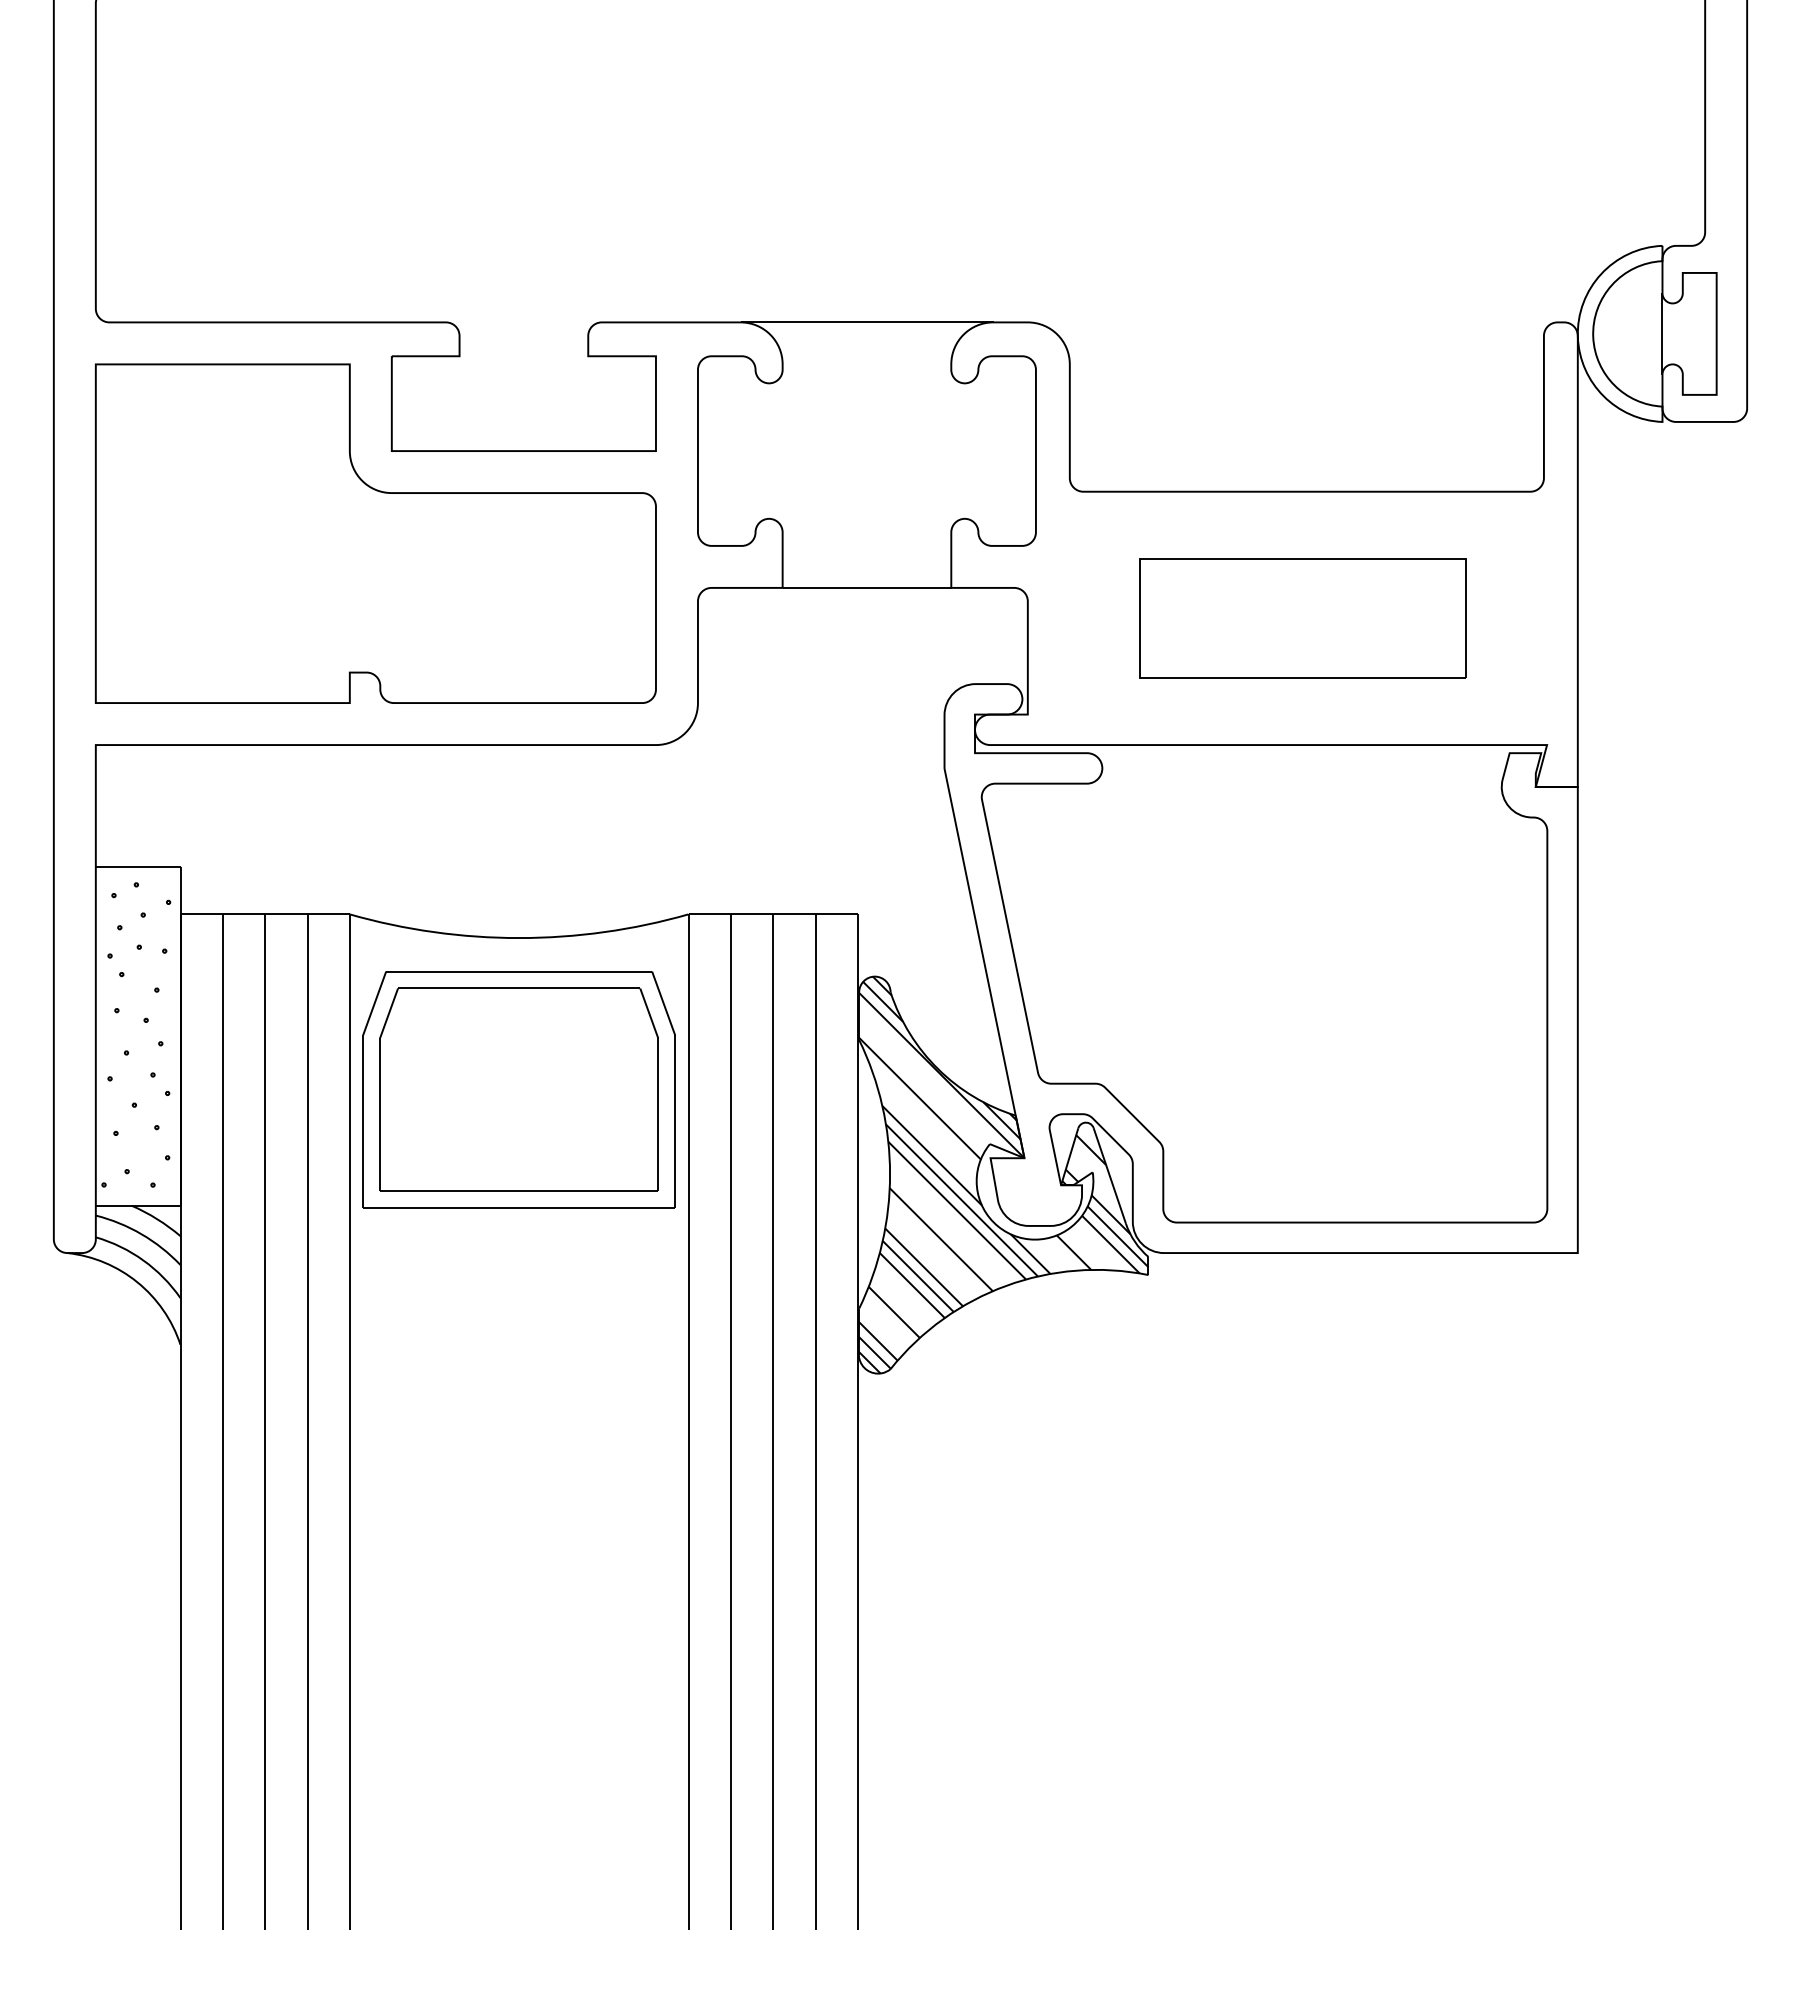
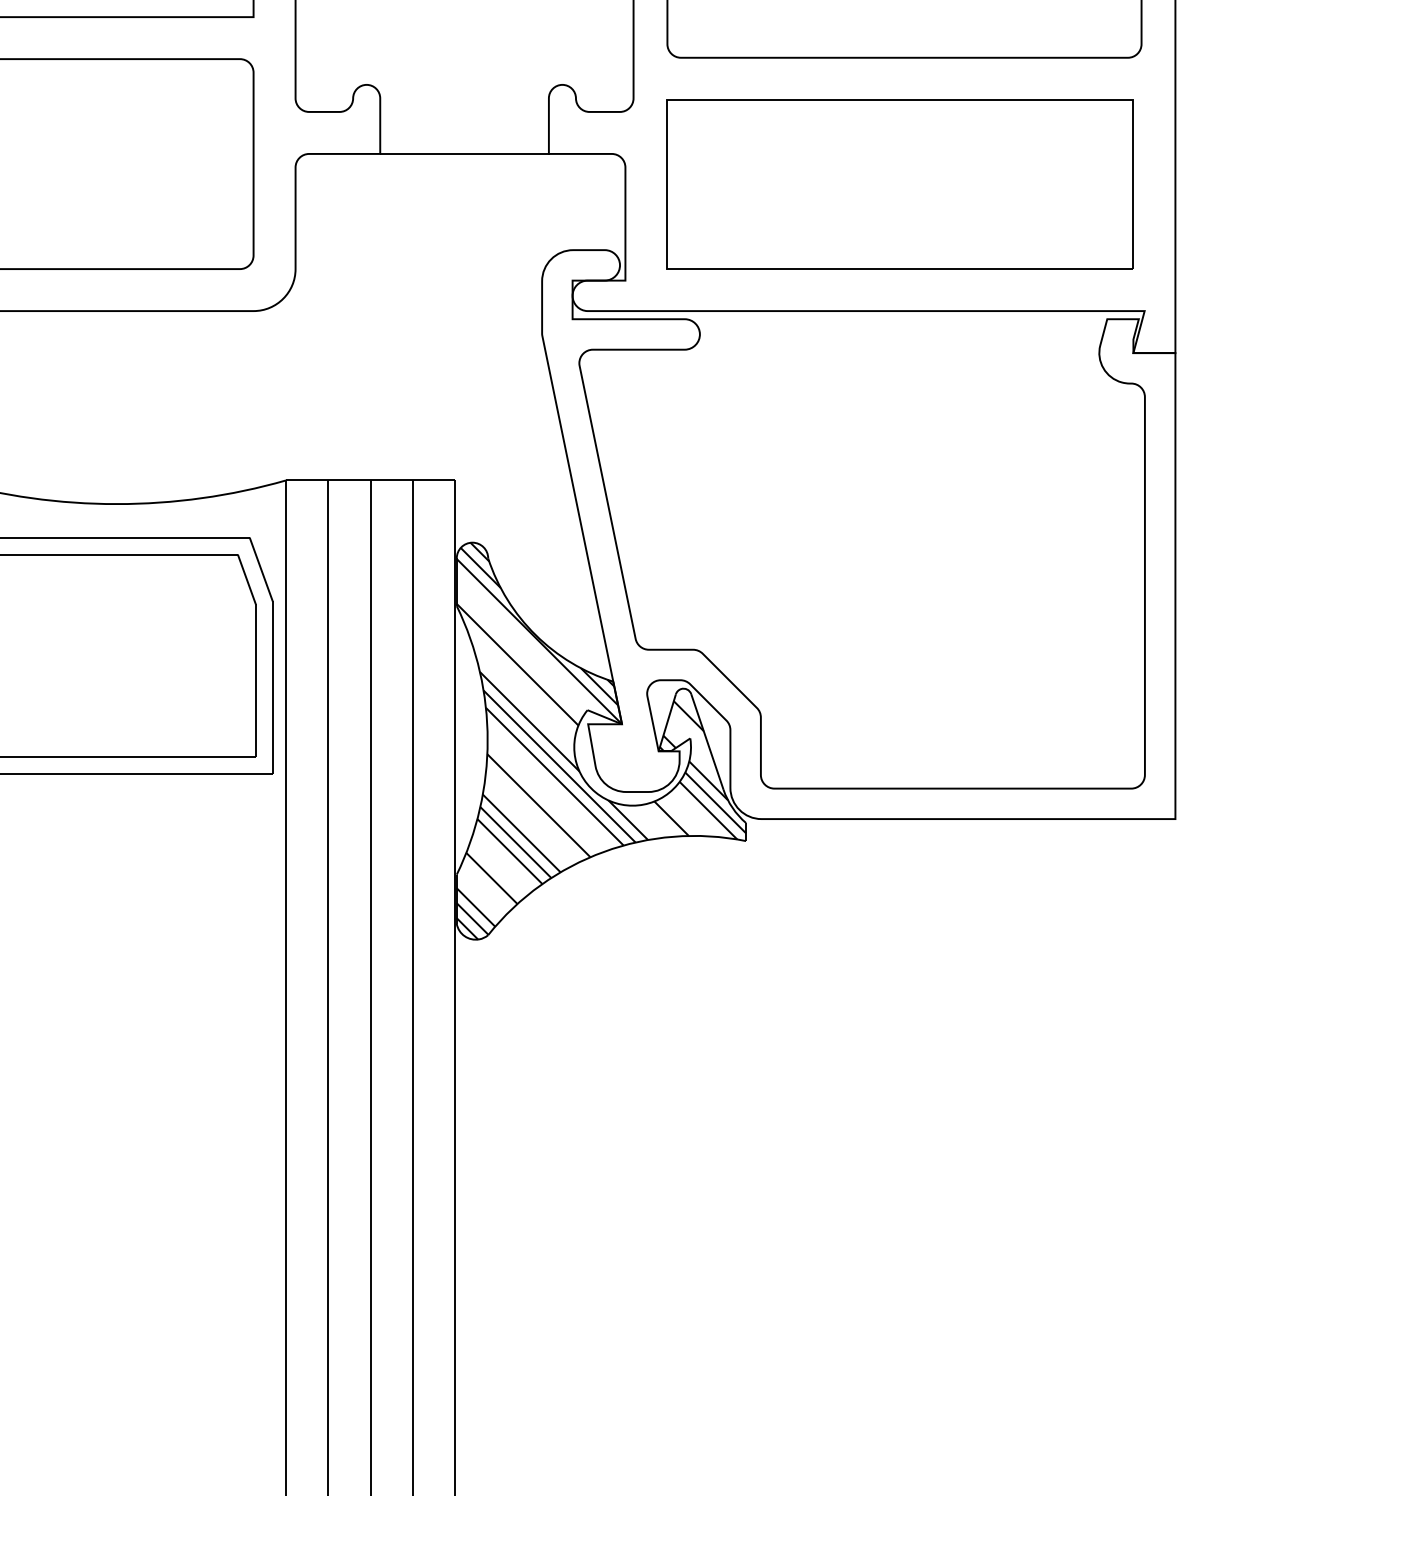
part: (1302, 618) -> (900, 184), size x1.43

